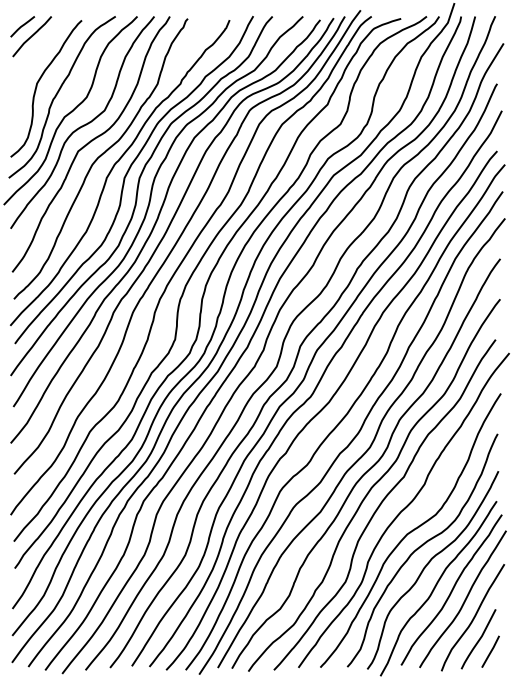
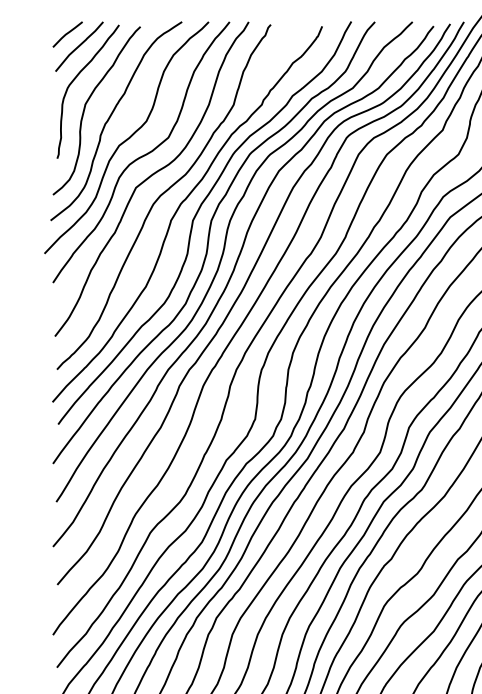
curve: (28, 64) -> (74, 80), added

